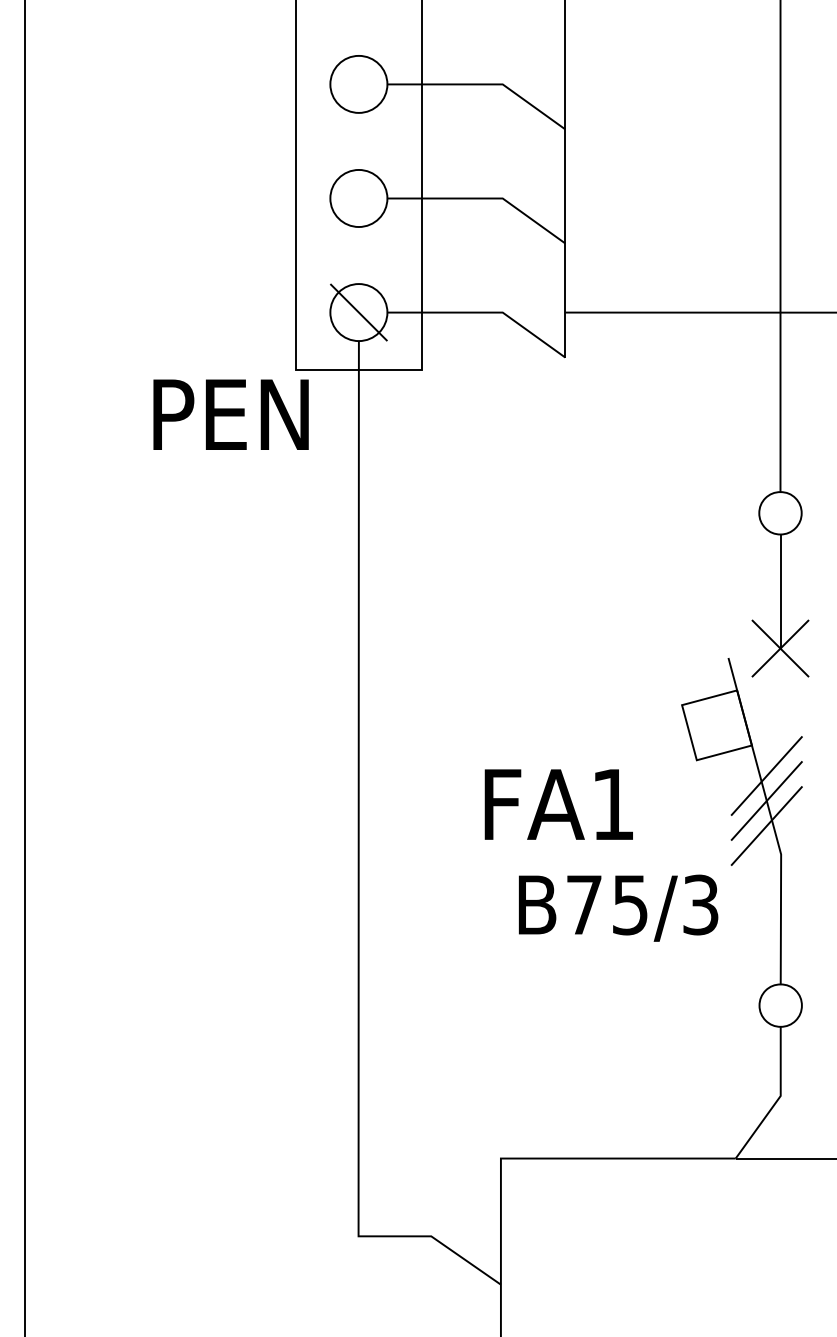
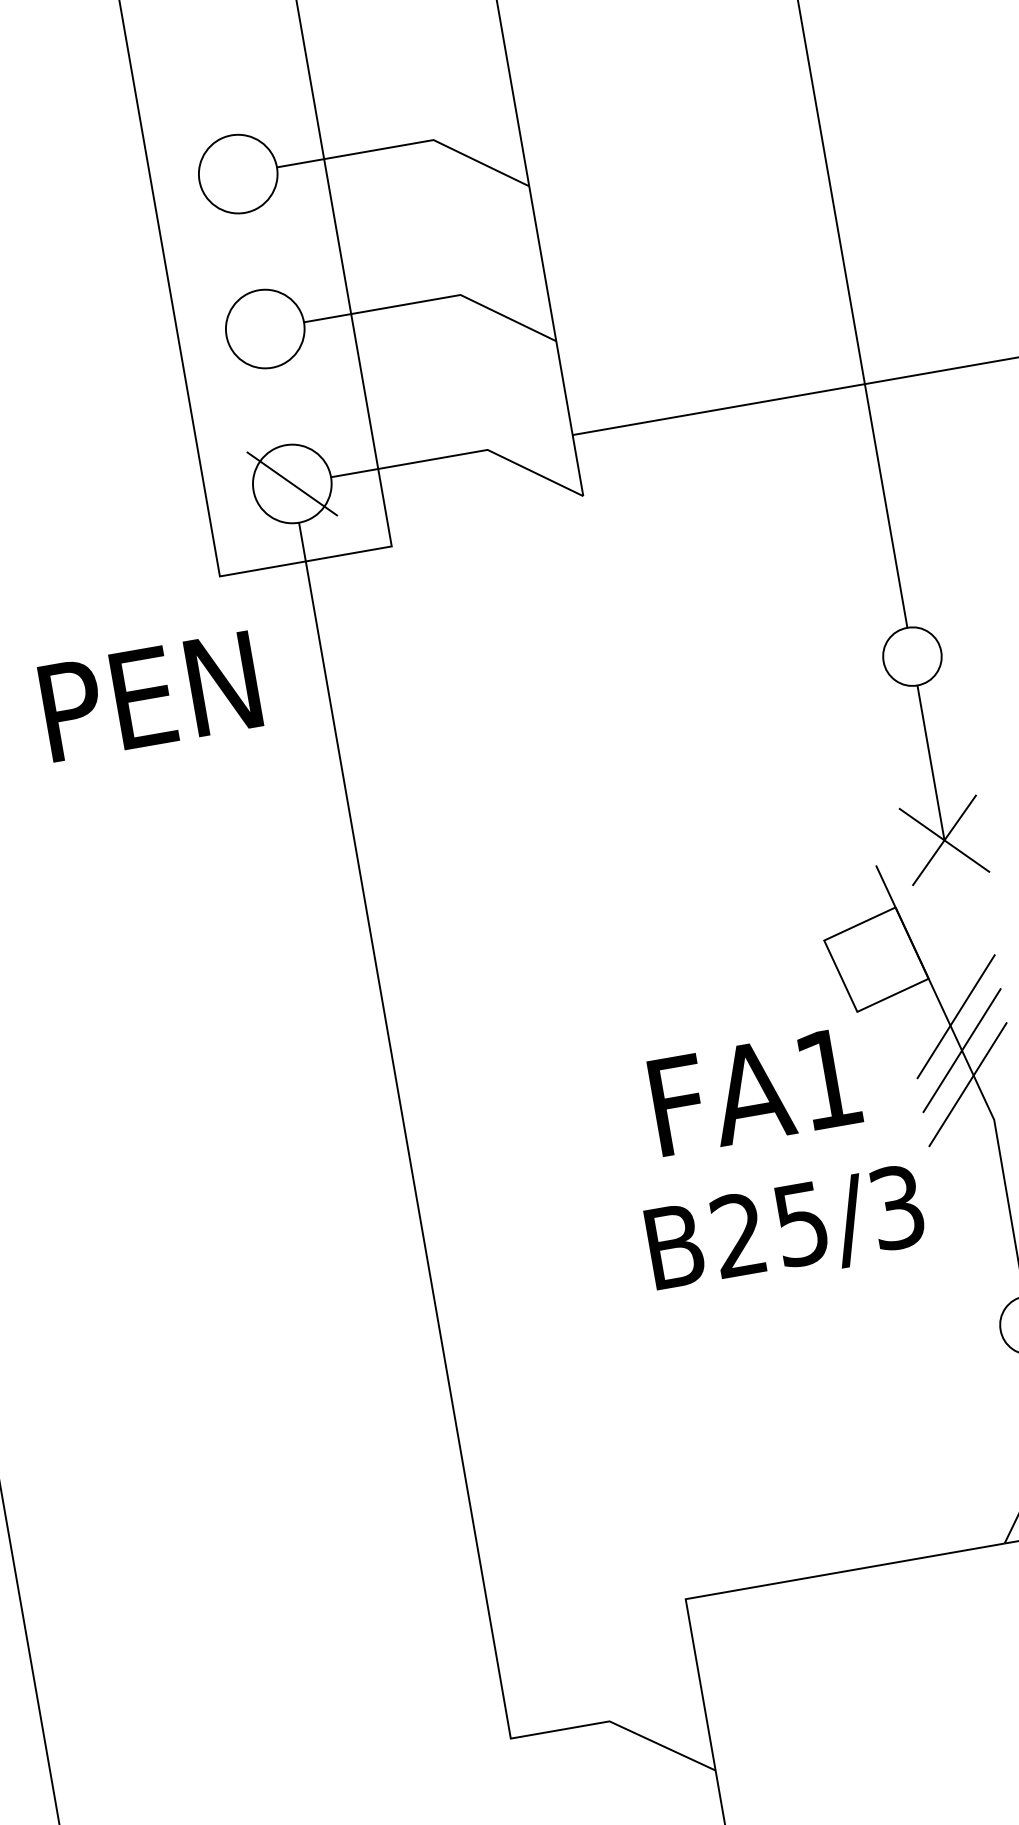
text: (230, 414) -> (149, 696), moved
text: (558, 804) -> (754, 1091), moved
text: (583, 904) -> (737, 1234), B75/3 -> B25/3

